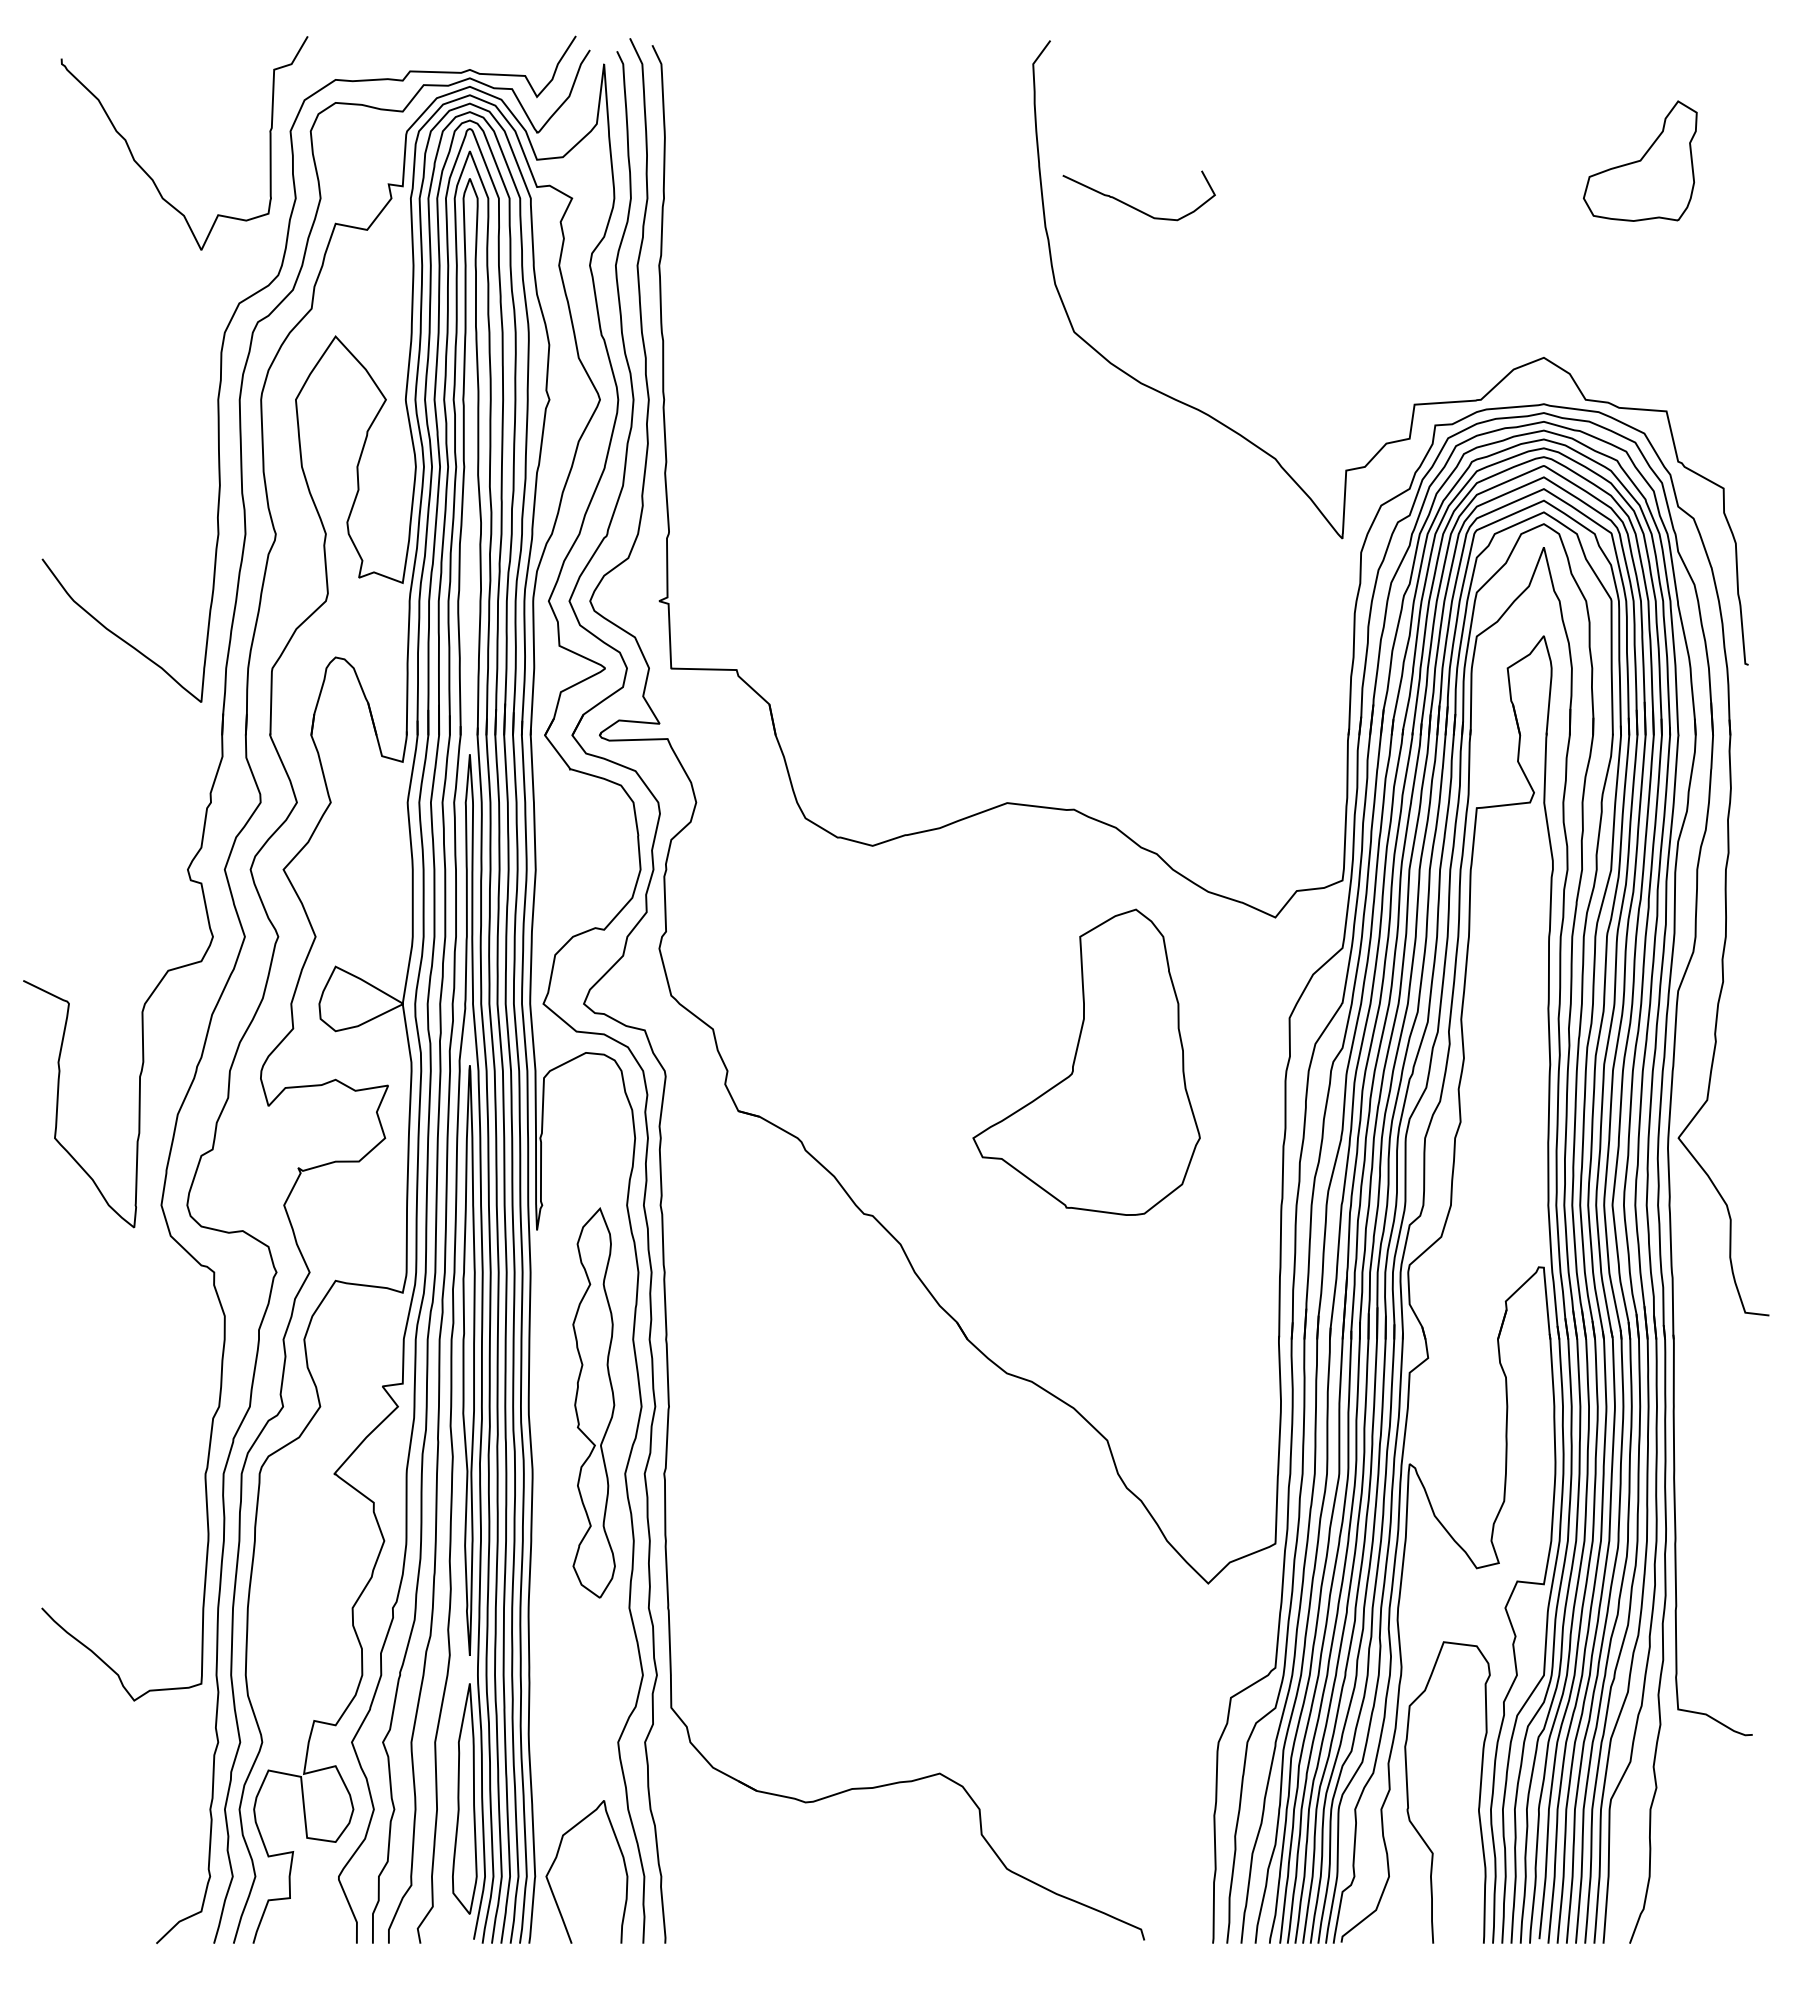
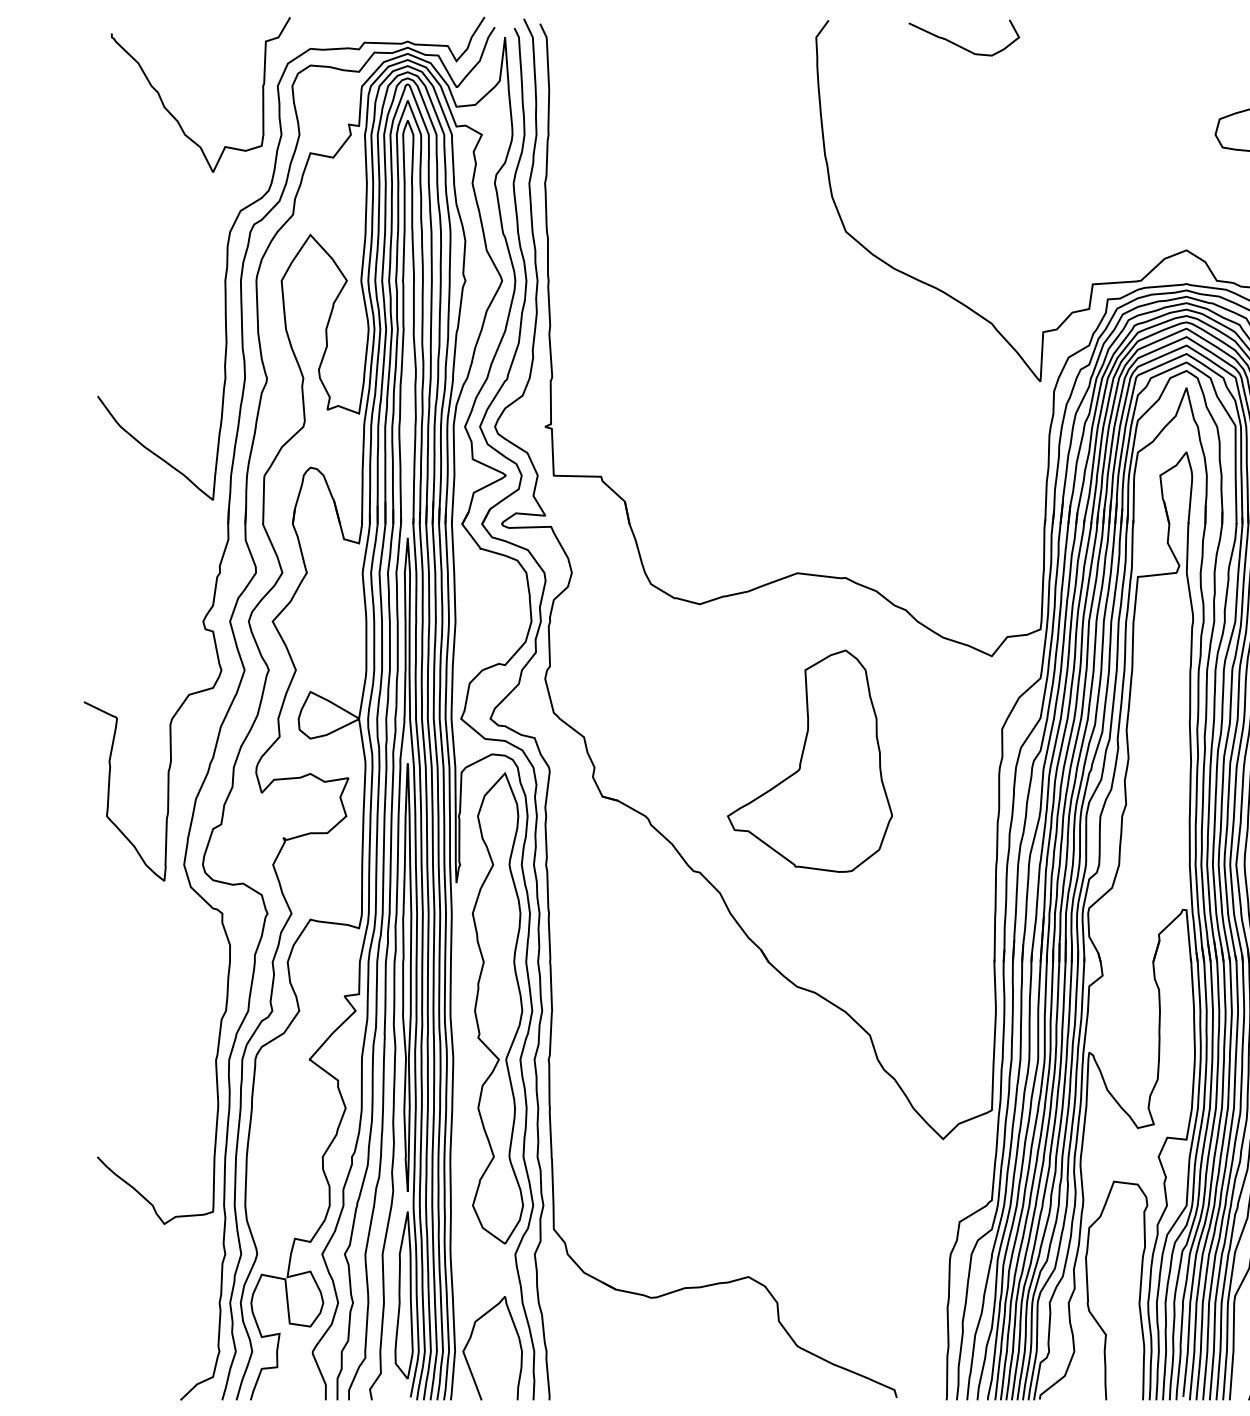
curve: (1133, 206) -> (960, 45), moved
part: (1086, 1061) -> (809, 760), moved
part: (593, 1402) -> (497, 1007), size x1.67

